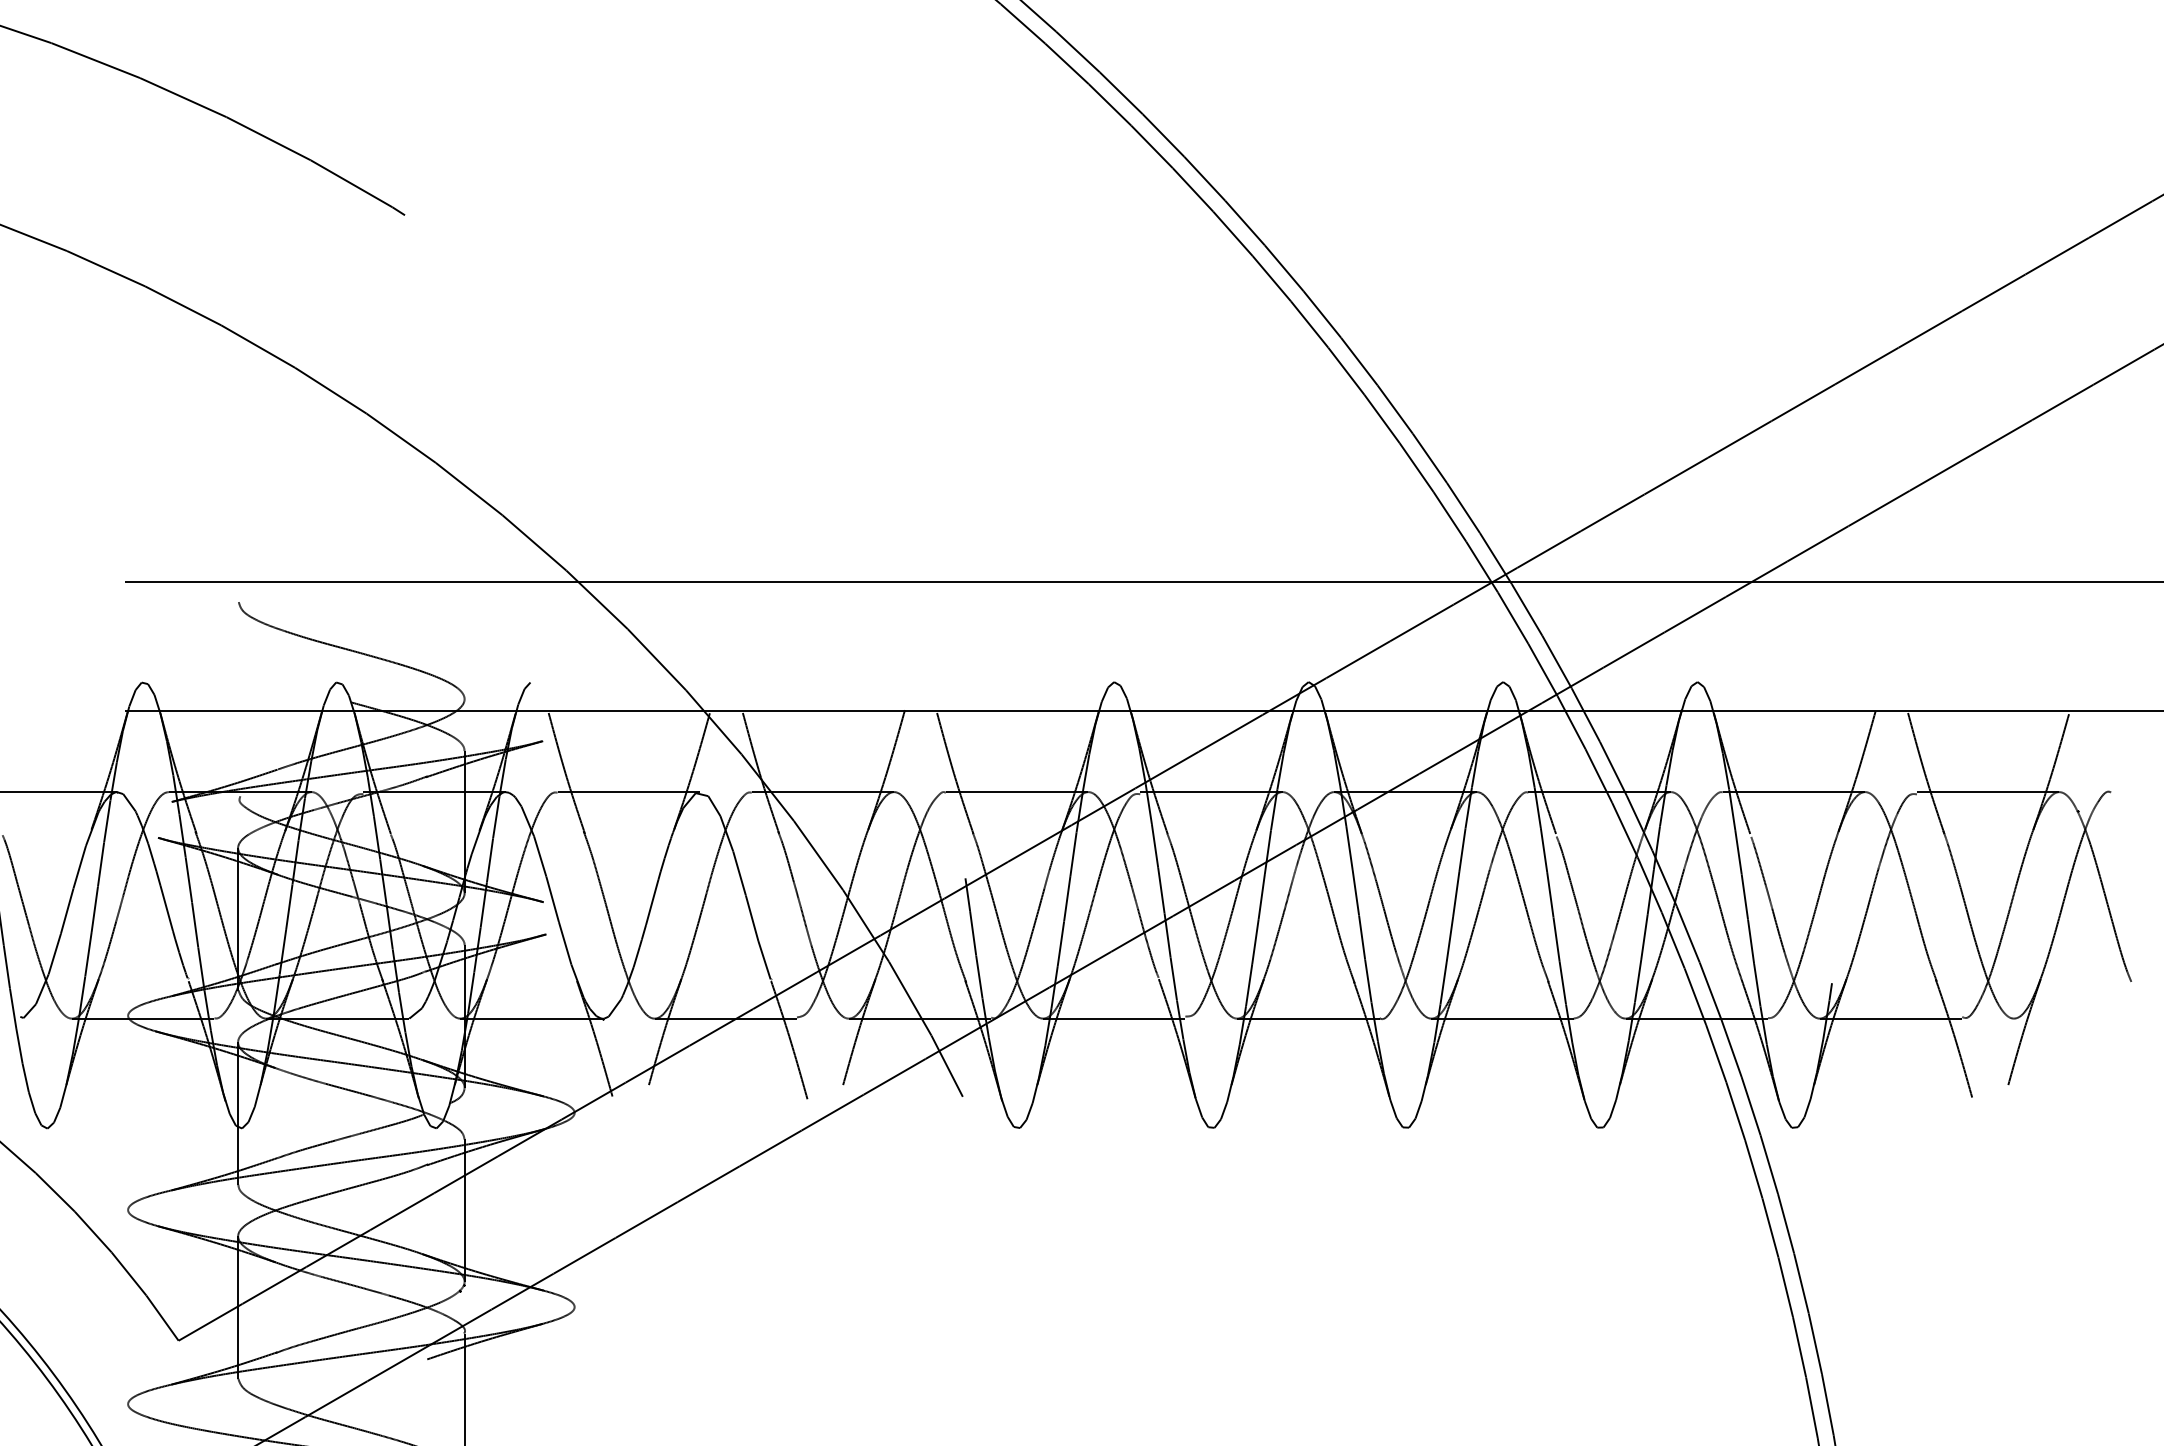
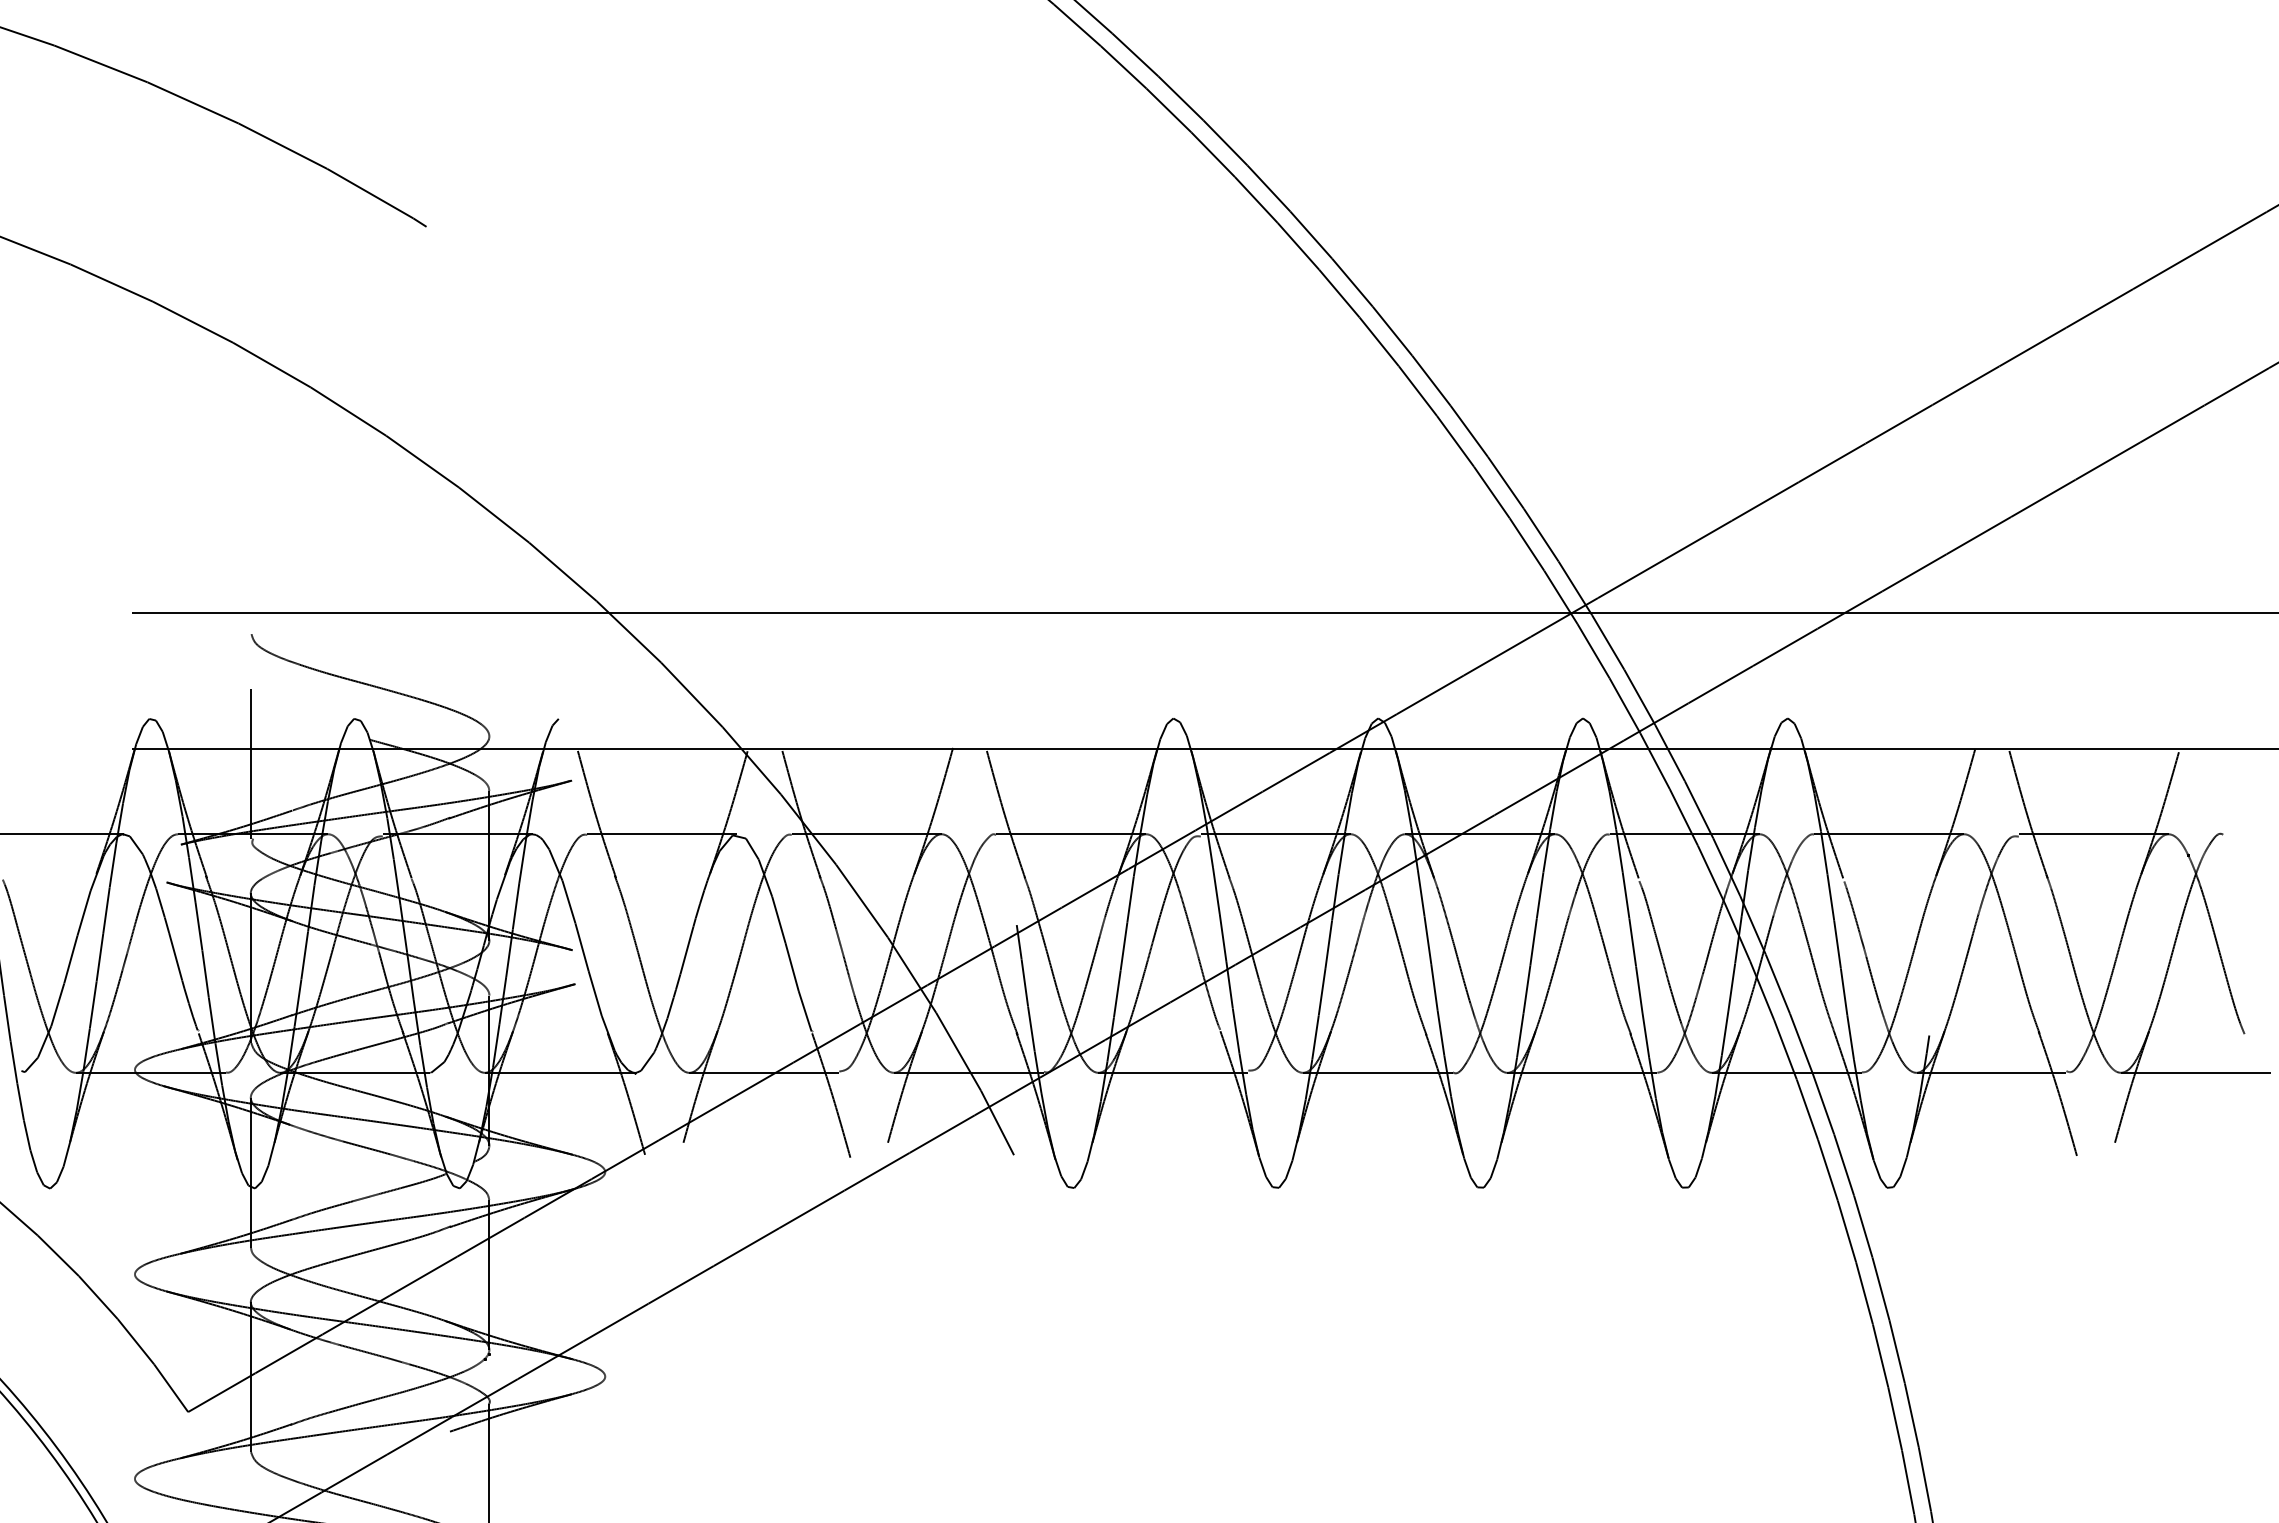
line: (237, 724) -> (250, 763), added
line: (2084, 1018) -> (2195, 1072), added

